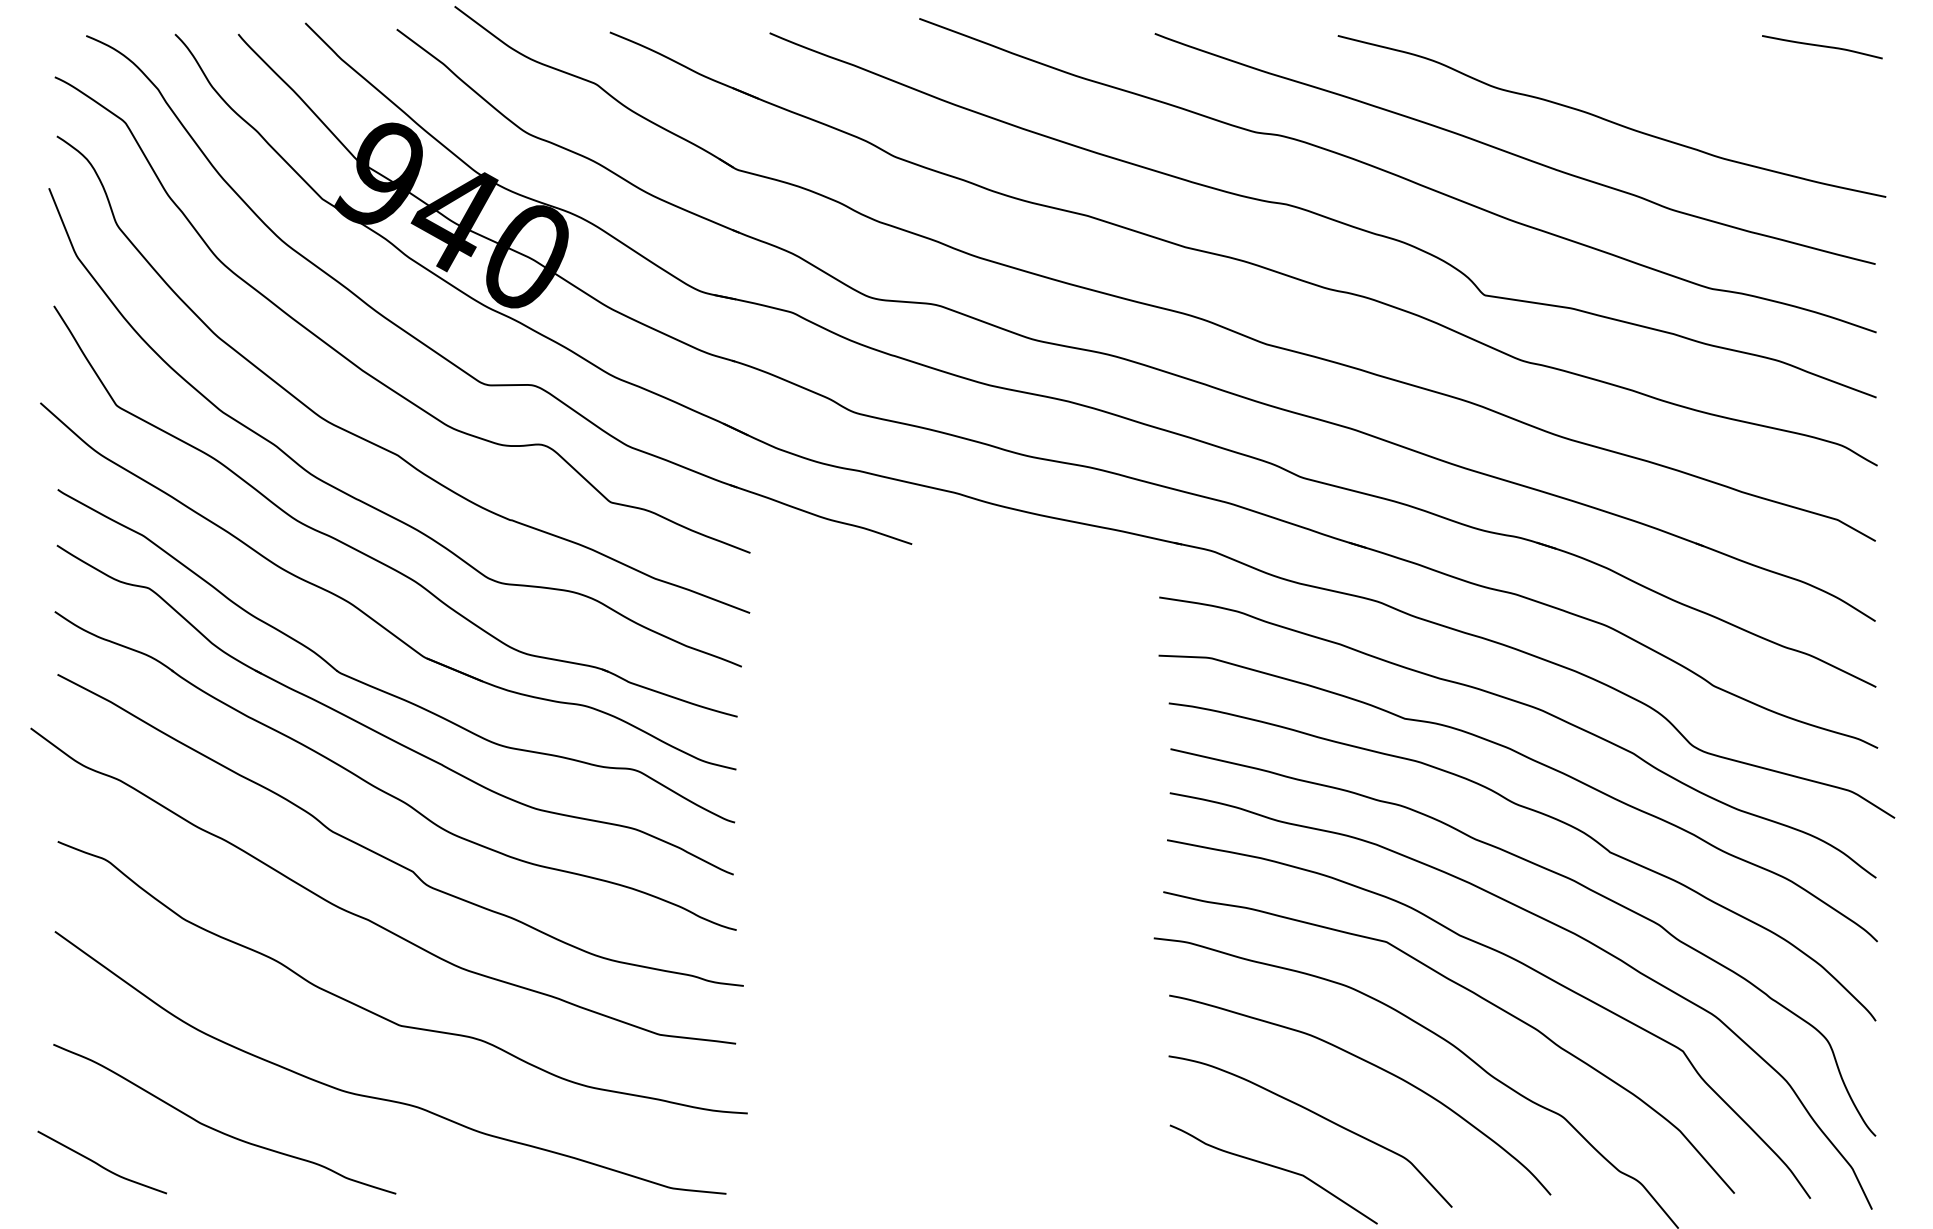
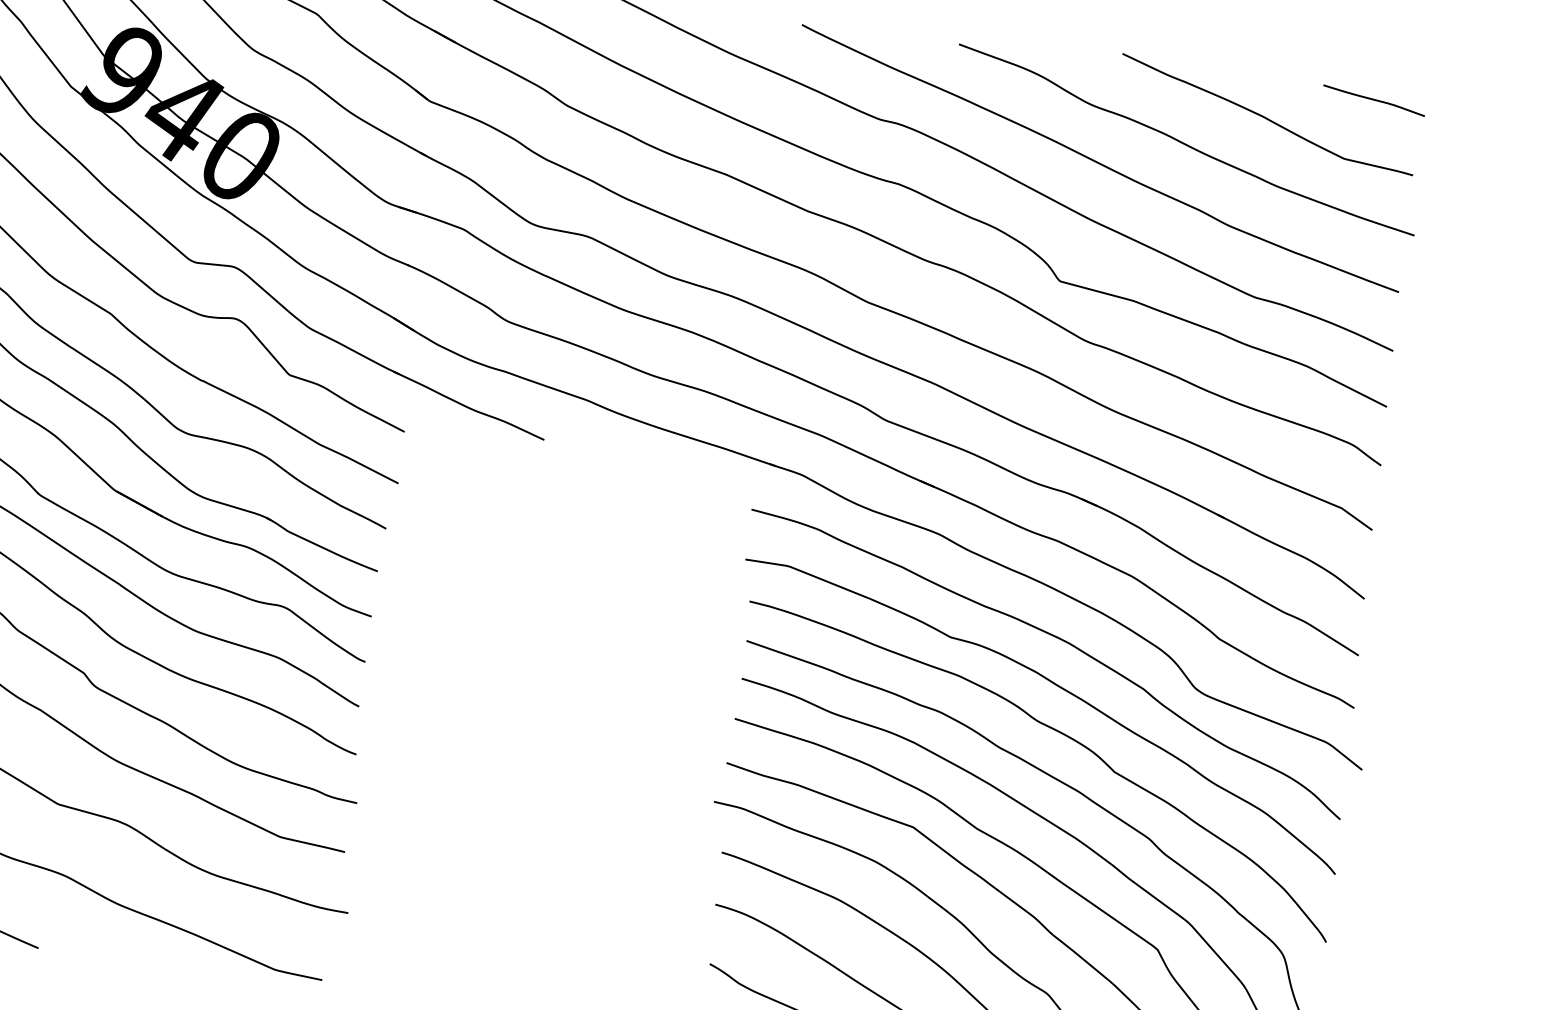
curve: (1701, 80) -> (1267, 117), added

